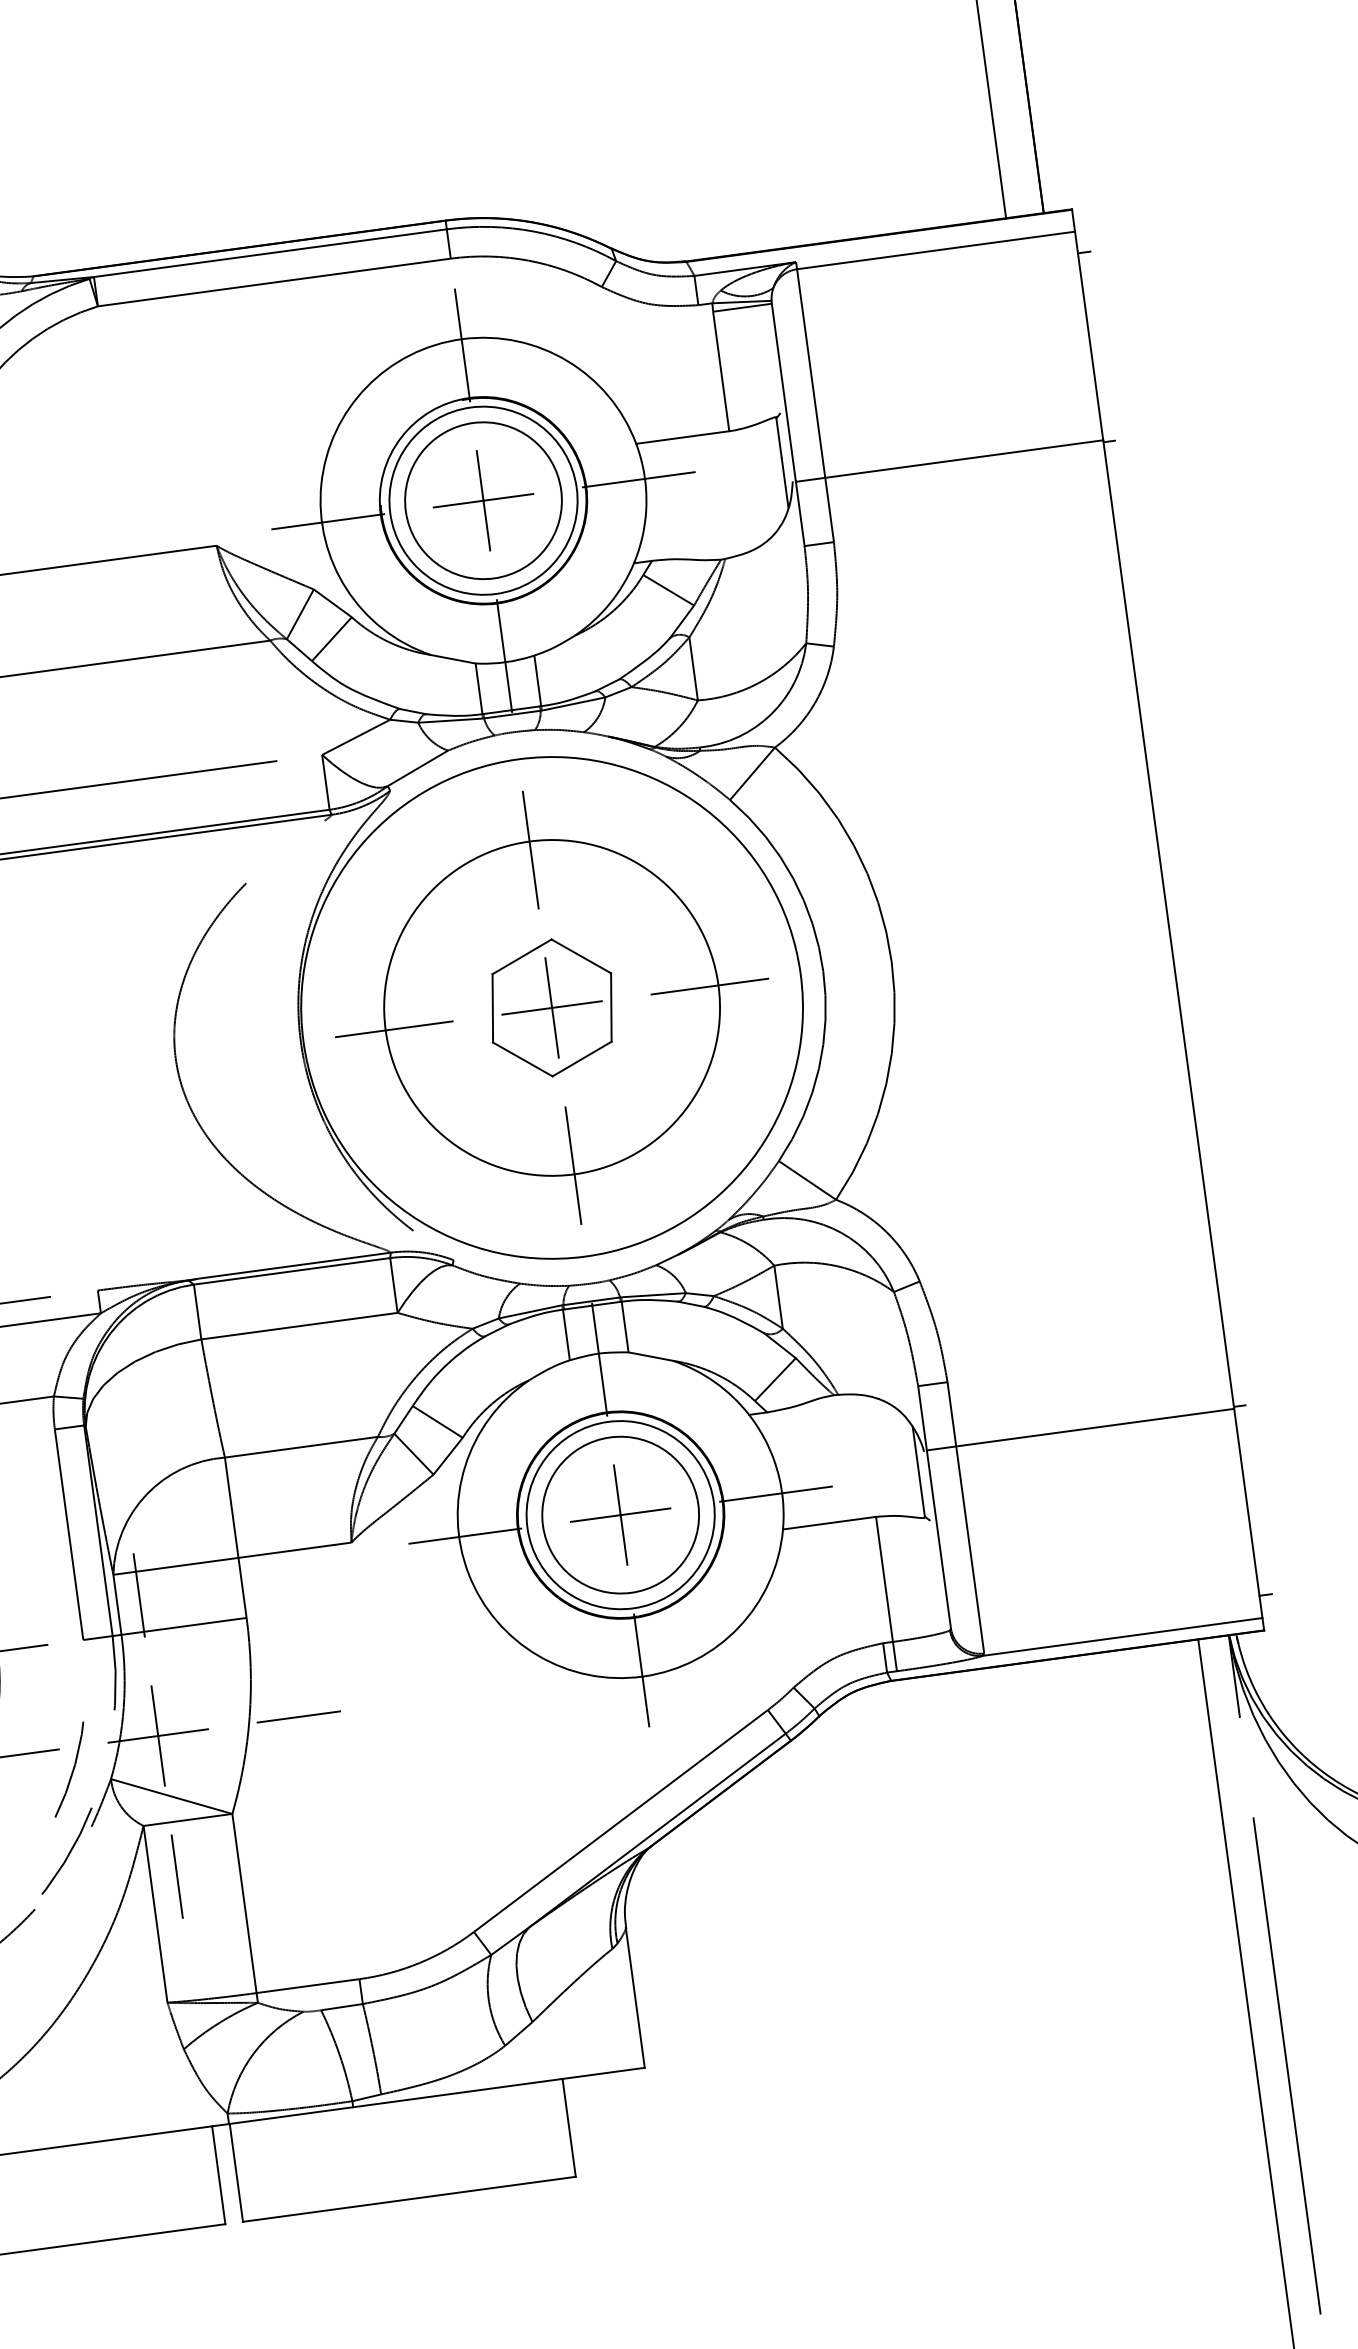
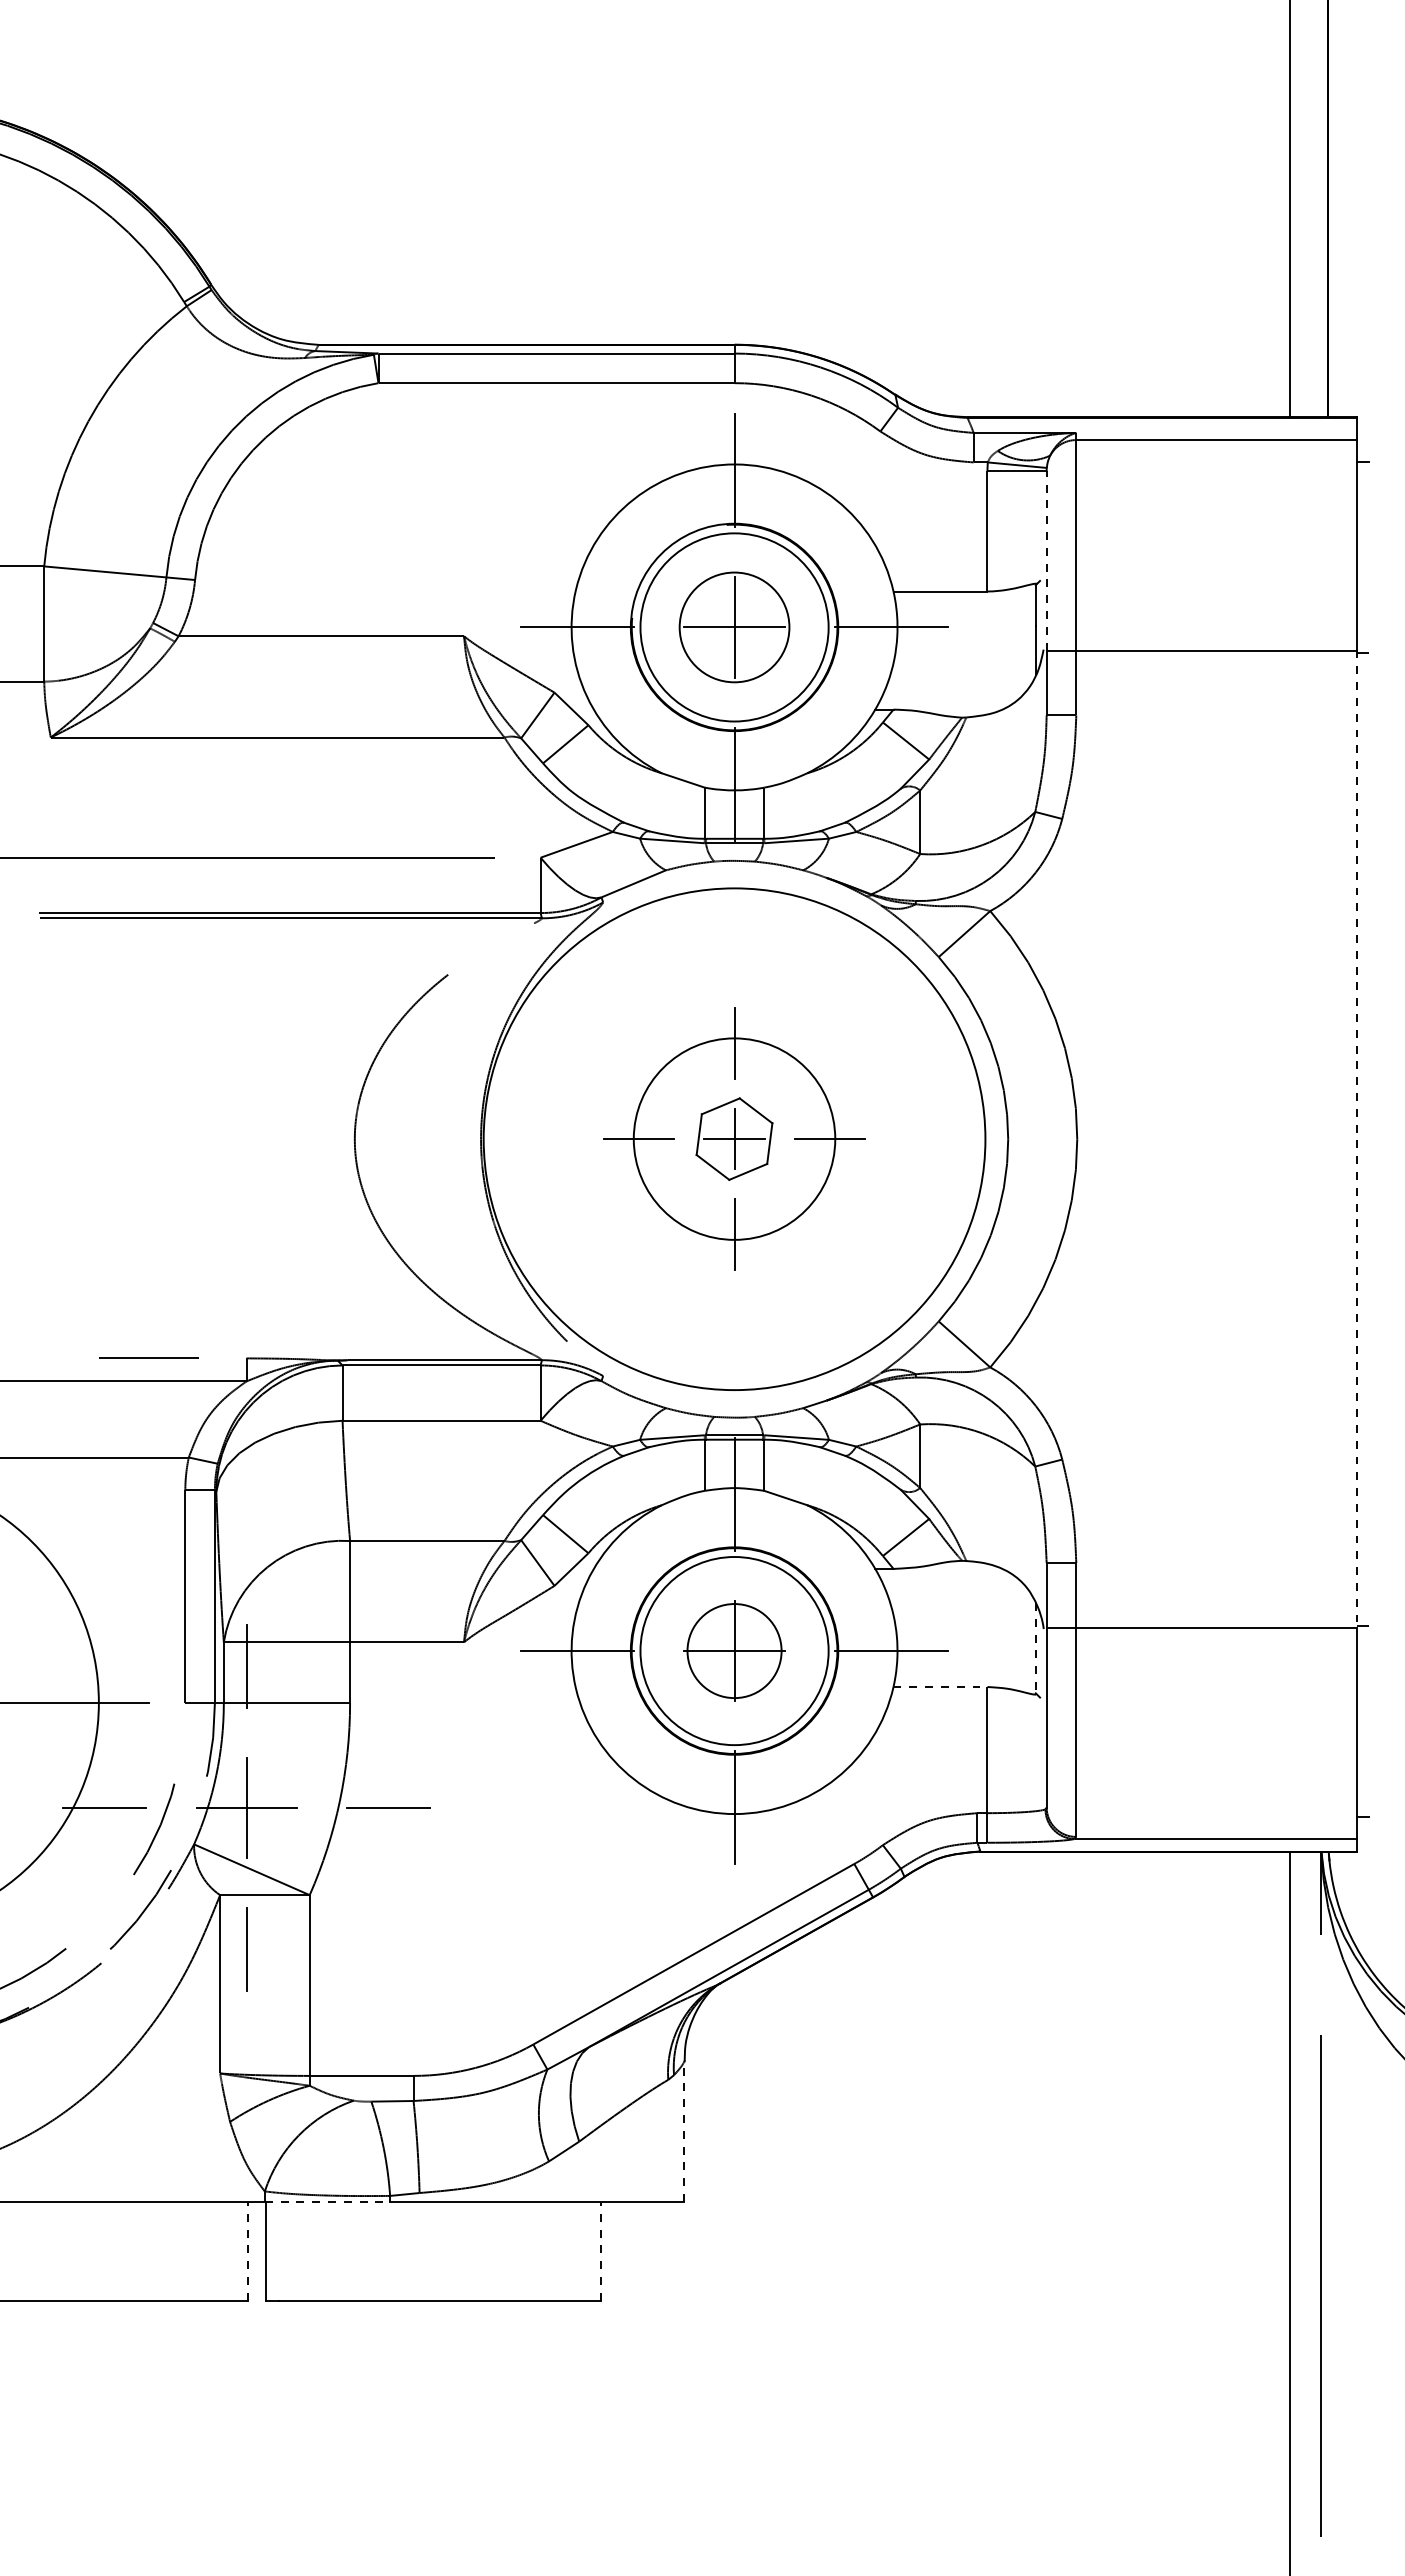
line: (783, 392) -> (1046, 560), solid -> dashed
circle: (483, 500) -> (734, 627), size x0.7
line: (1168, 924) -> (1356, 1139), solid -> dashed
part: (551, 1007) -> (734, 1138), size x0.6
line: (918, 1472) -> (1035, 1648), solid -> dashed
circle: (620, 1514) -> (734, 1650), size x0.6
line: (829, 1523) -> (940, 1687), solid -> dashed
line: (635, 1997) -> (684, 2131), solid -> dashed
line: (291, 2116) -> (327, 2202), solid -> dashed
line: (569, 2126) -> (601, 2250), solid -> dashed
line: (218, 2174) -> (247, 2250), solid -> dashed

